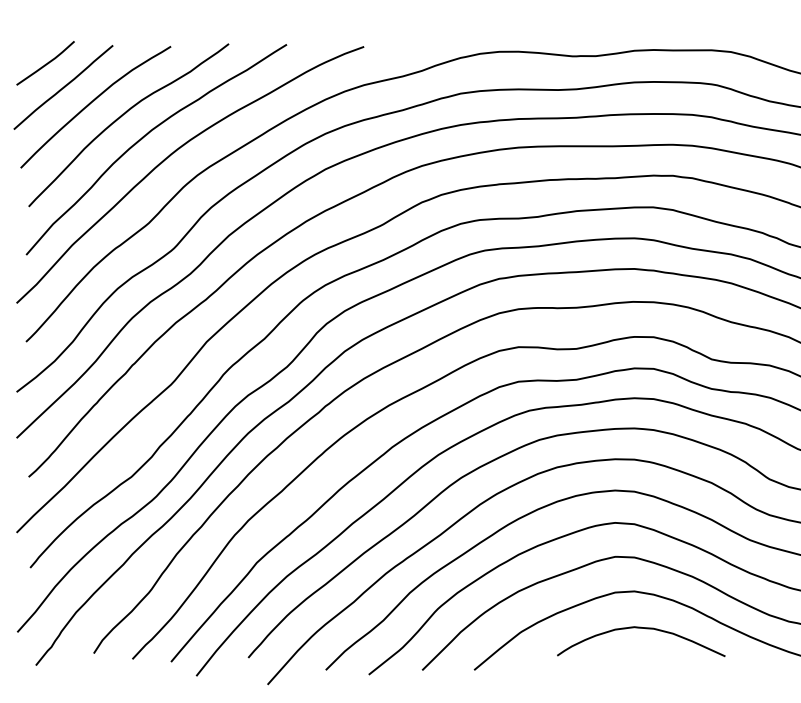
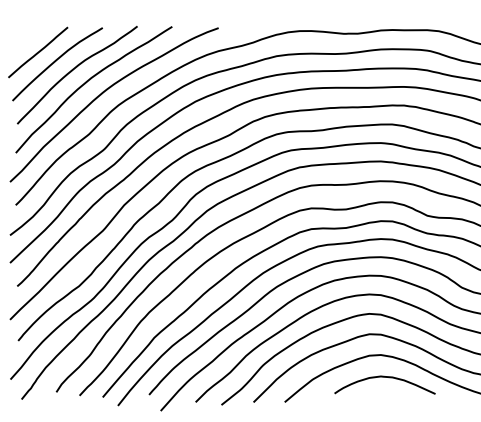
line: (45, 62) -> (27, 37), removed

